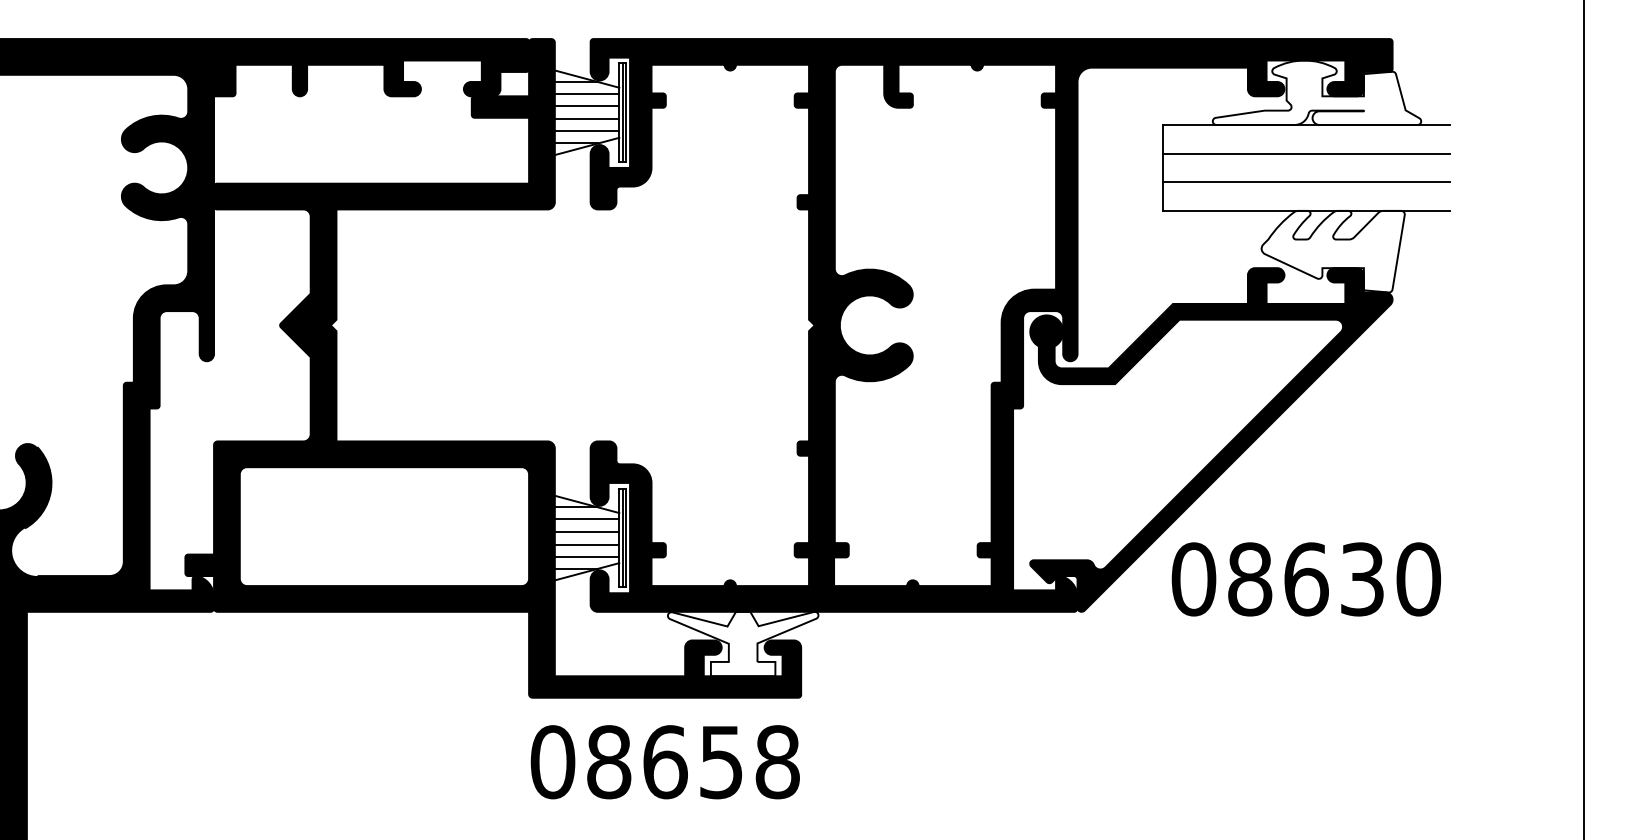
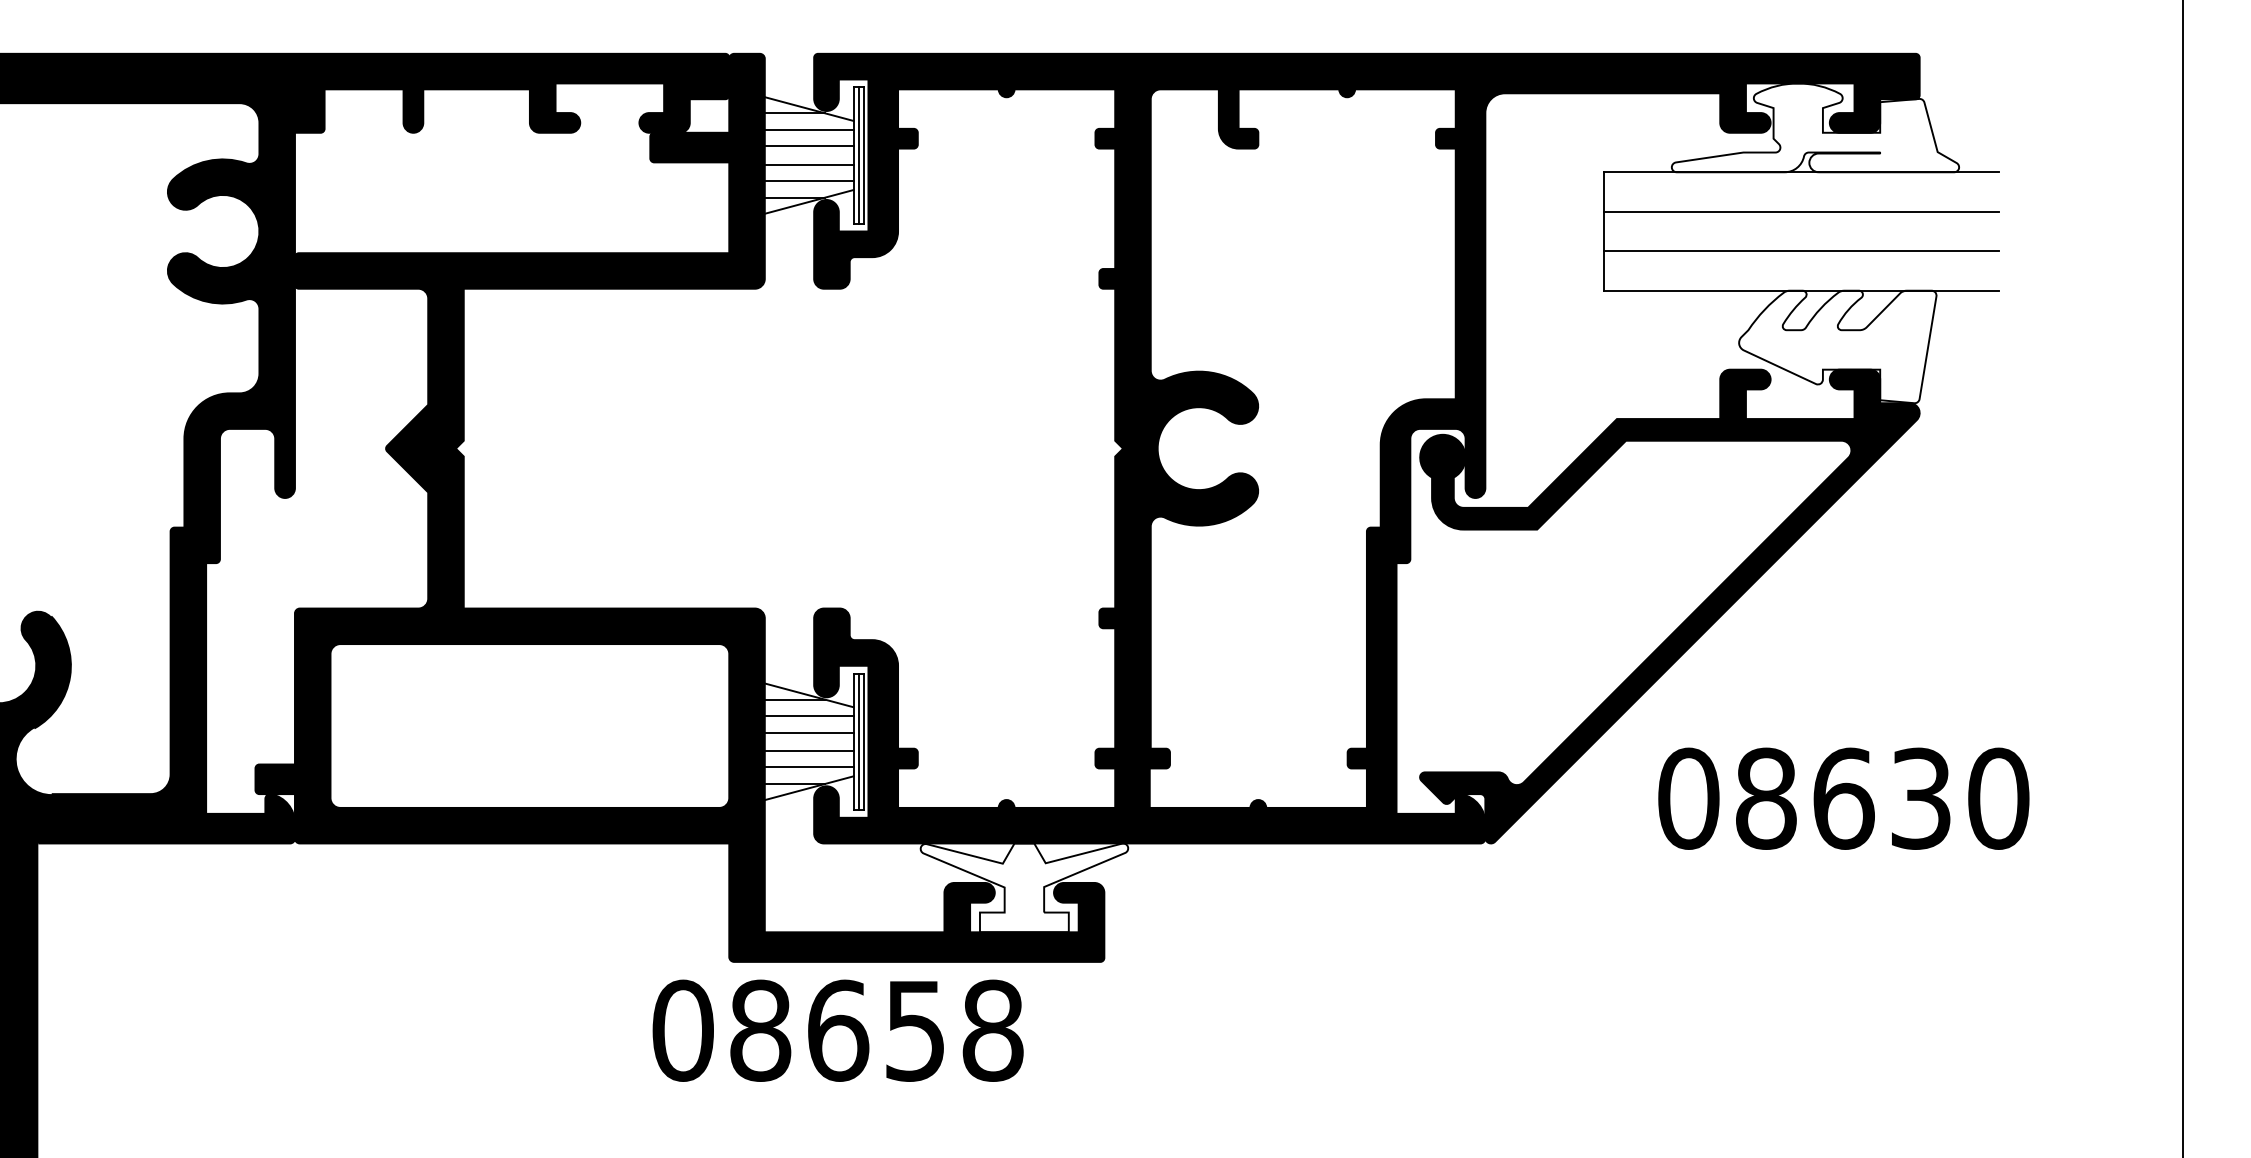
text: (1306, 579) -> (1843, 798), moved
text: (664, 762) -> (837, 1030), moved

